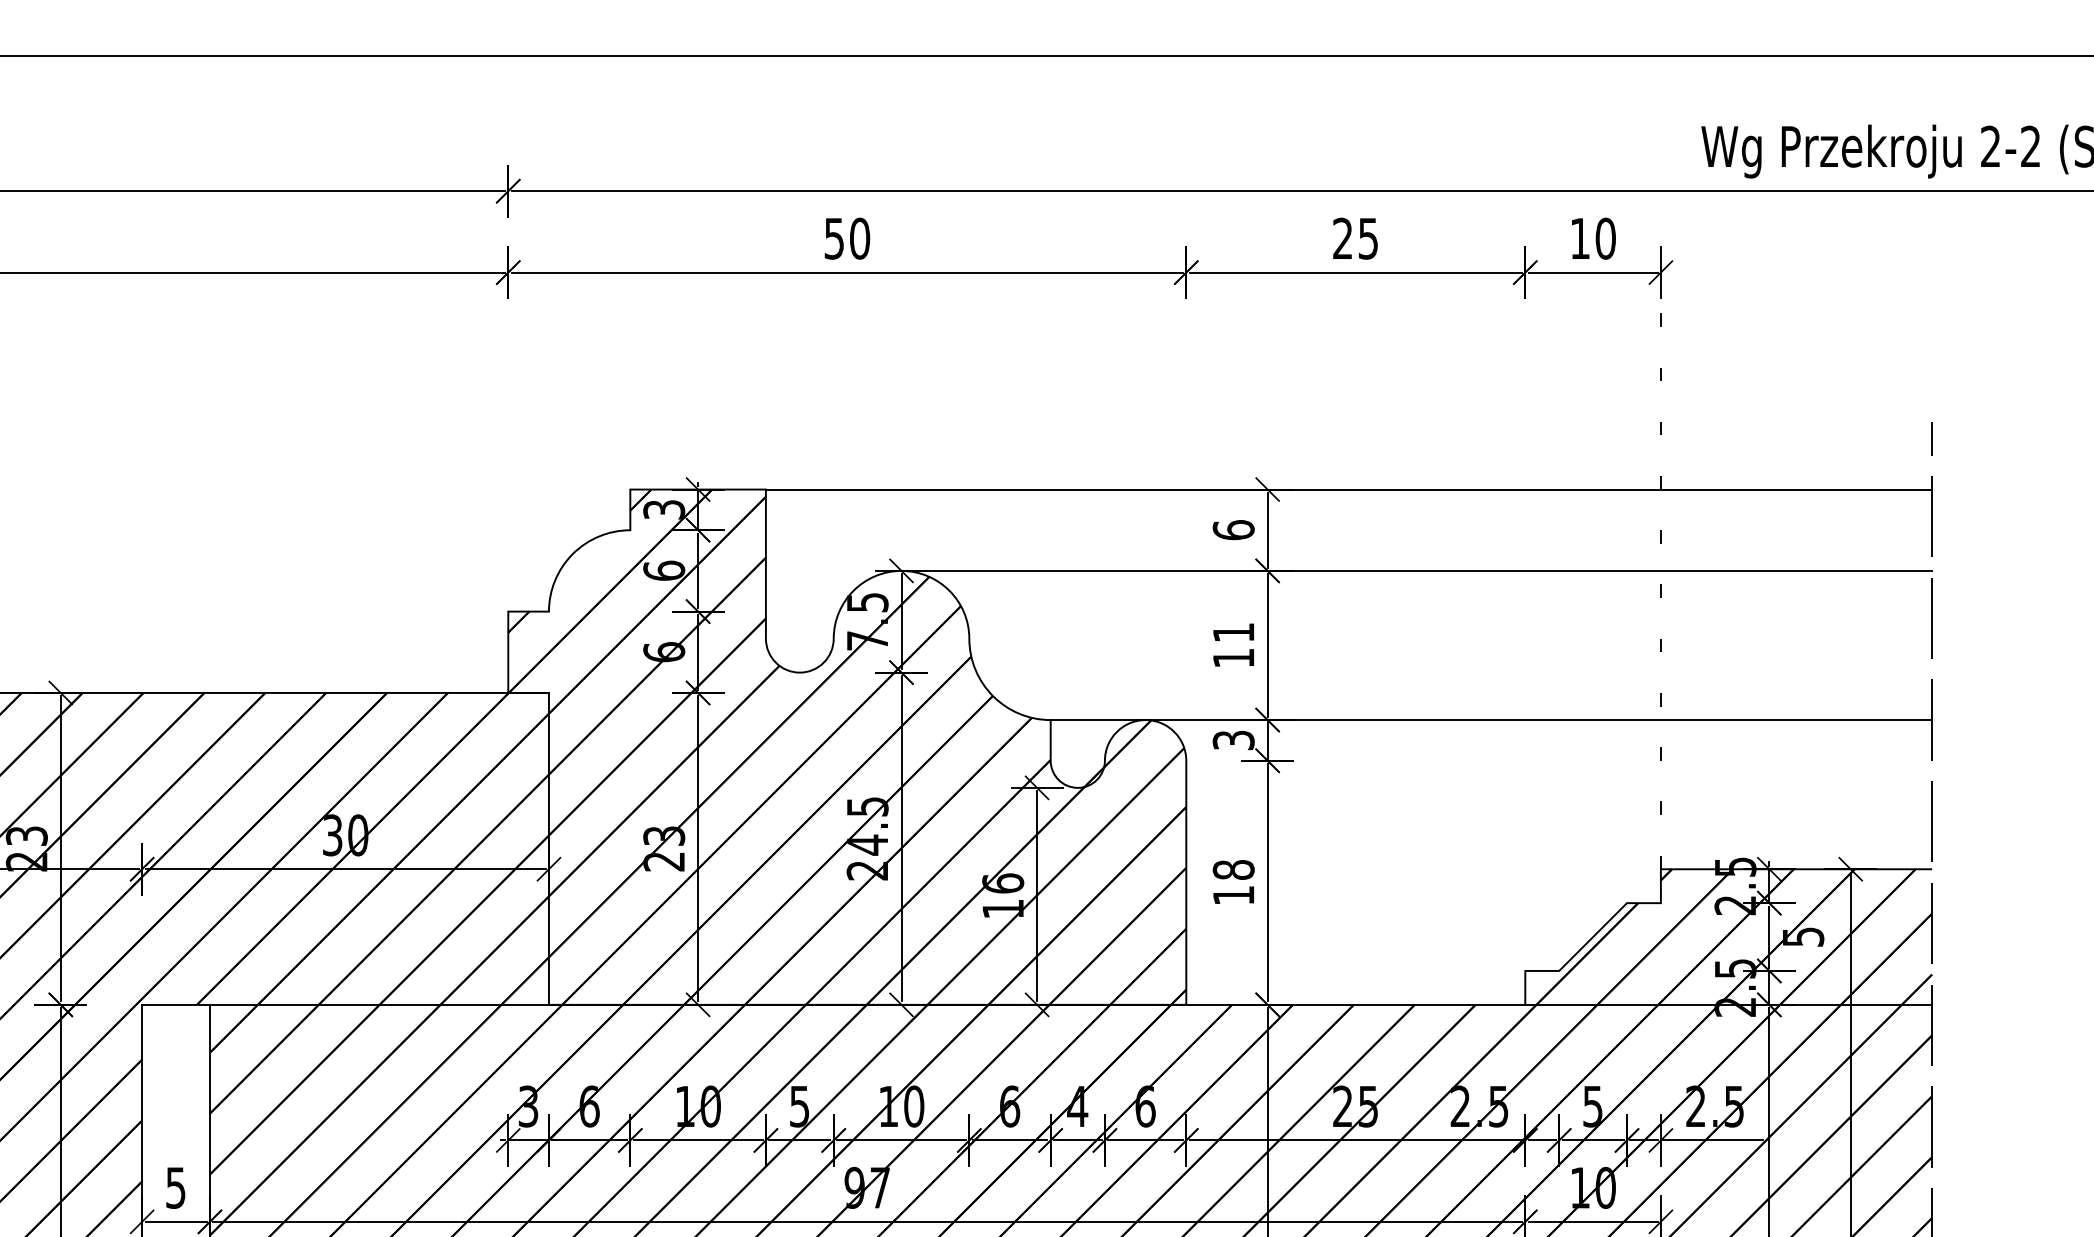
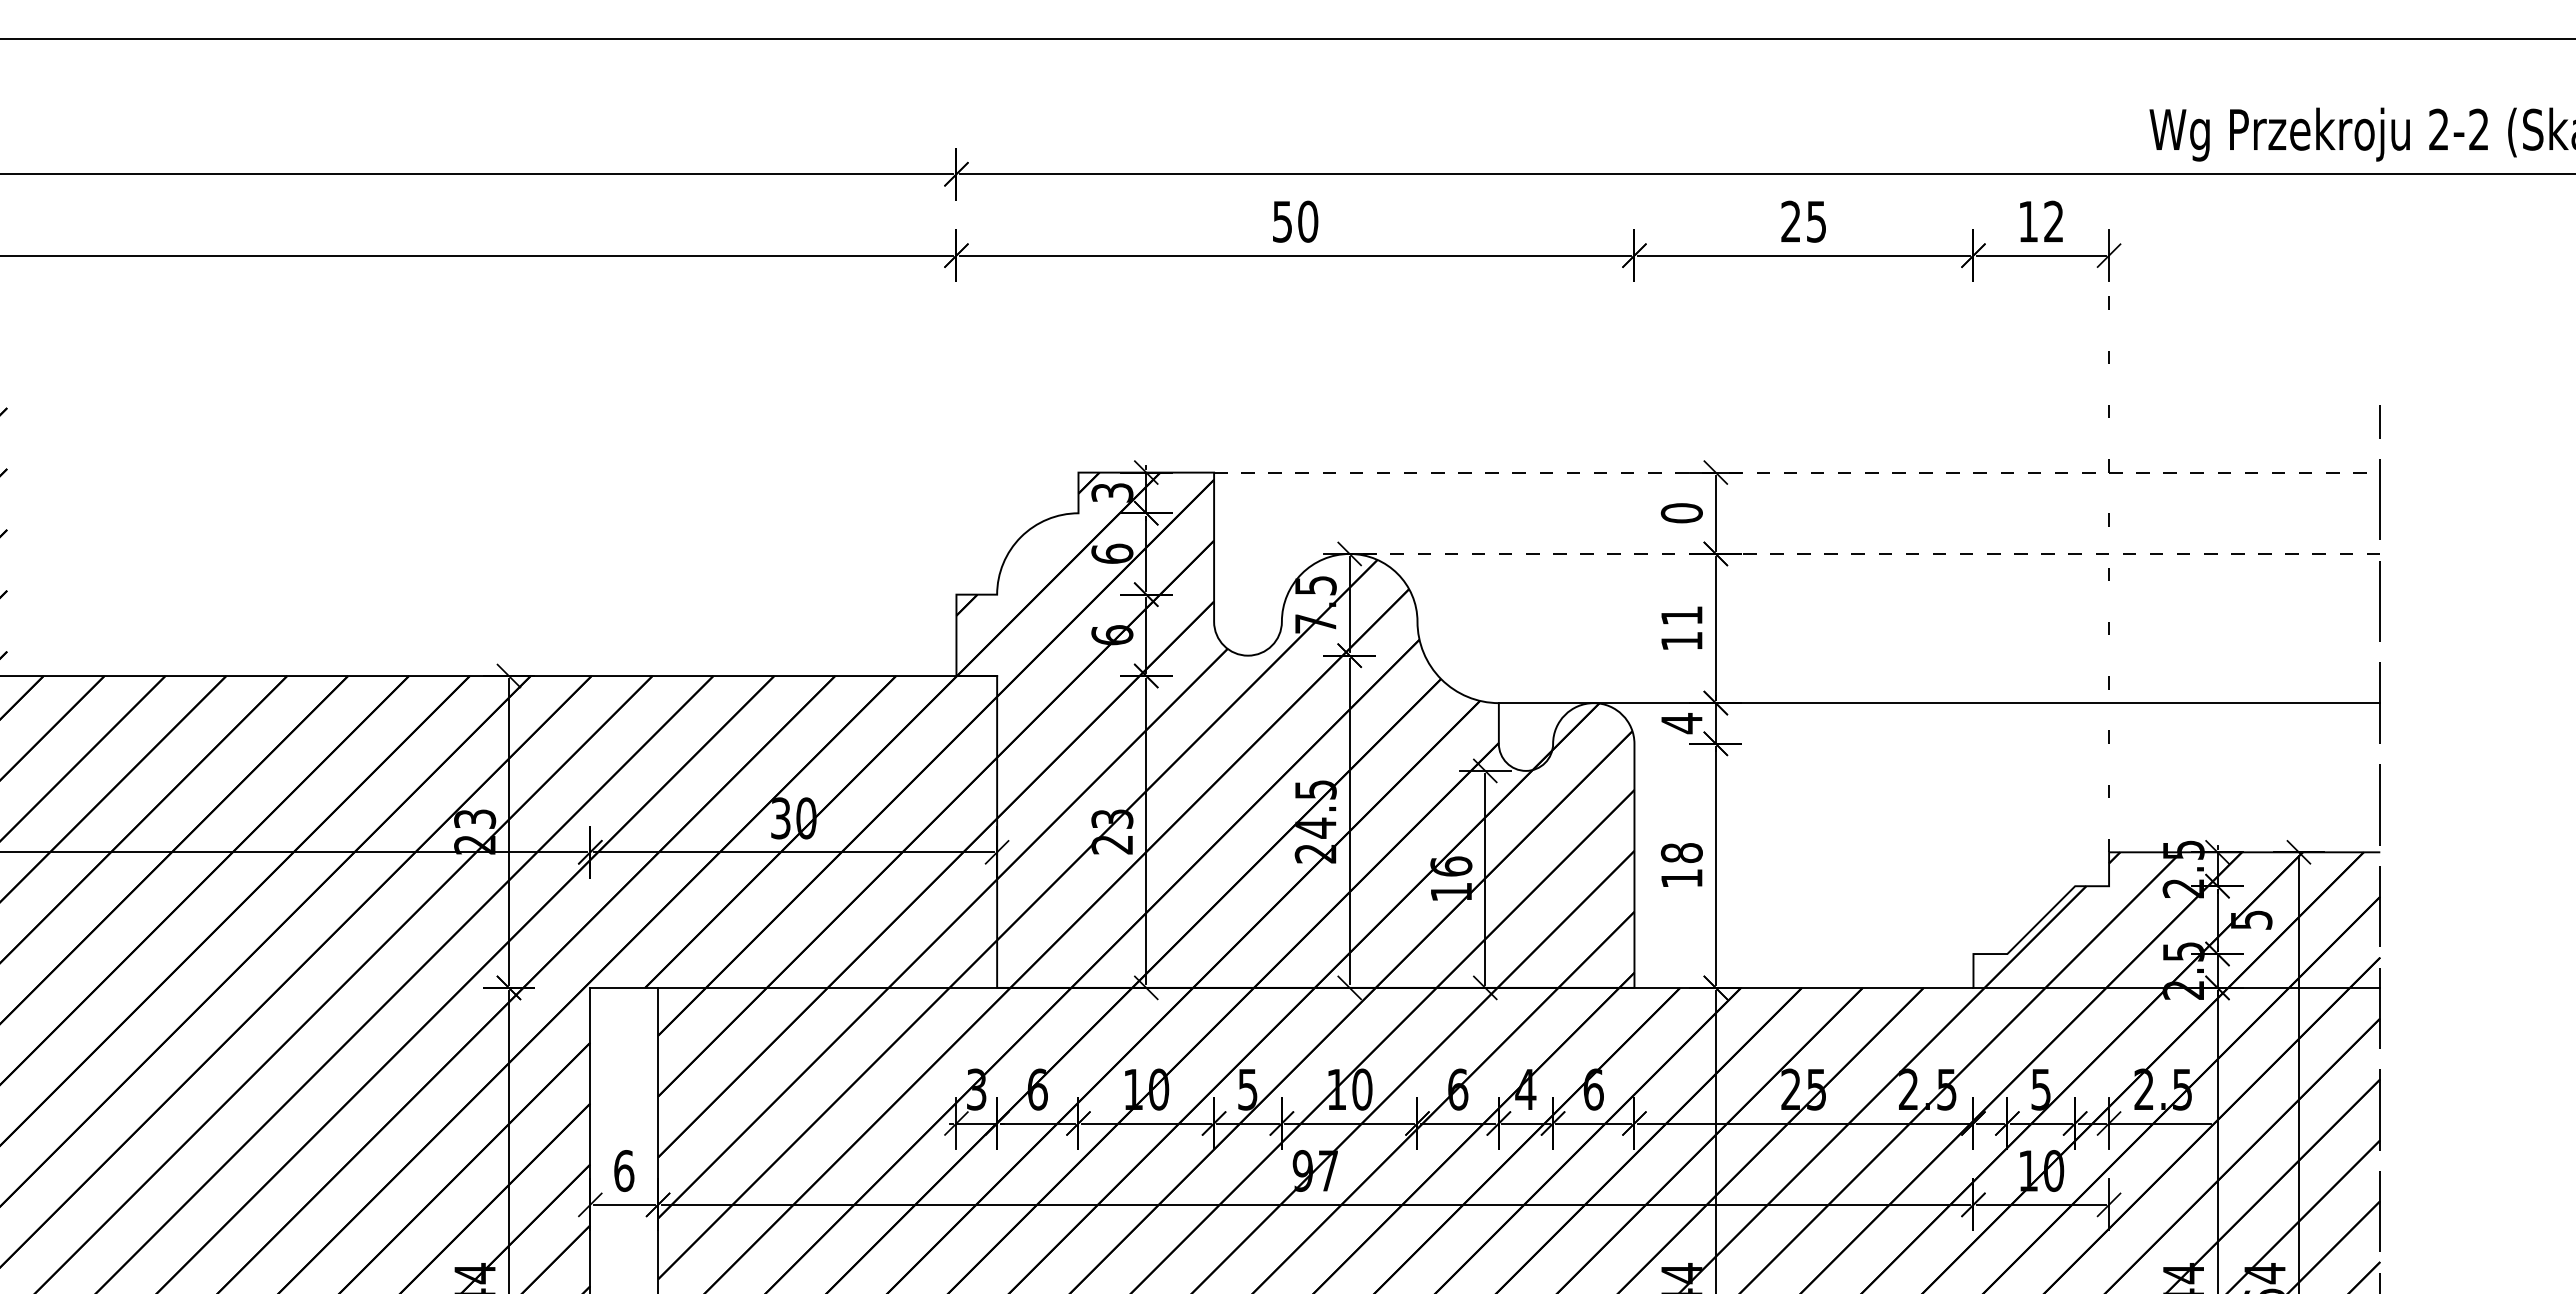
text: (1606, 238) -> (2054, 221), 10 -> 12
line: (1349, 489) -> (1797, 472), solid -> dashed
text: (1233, 530) -> (1681, 513), 6 -> 0
line: (1416, 570) -> (1864, 553), solid -> dashed
text: (1233, 740) -> (1681, 723), 3 -> 4
text: (176, 1188) -> (624, 1171), 5 -> 6

